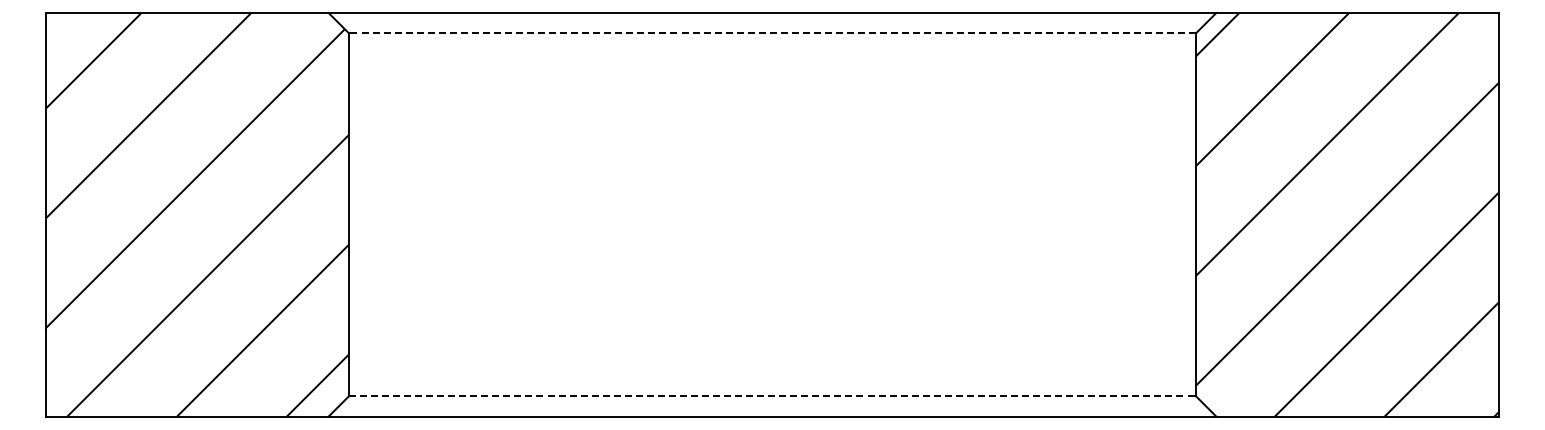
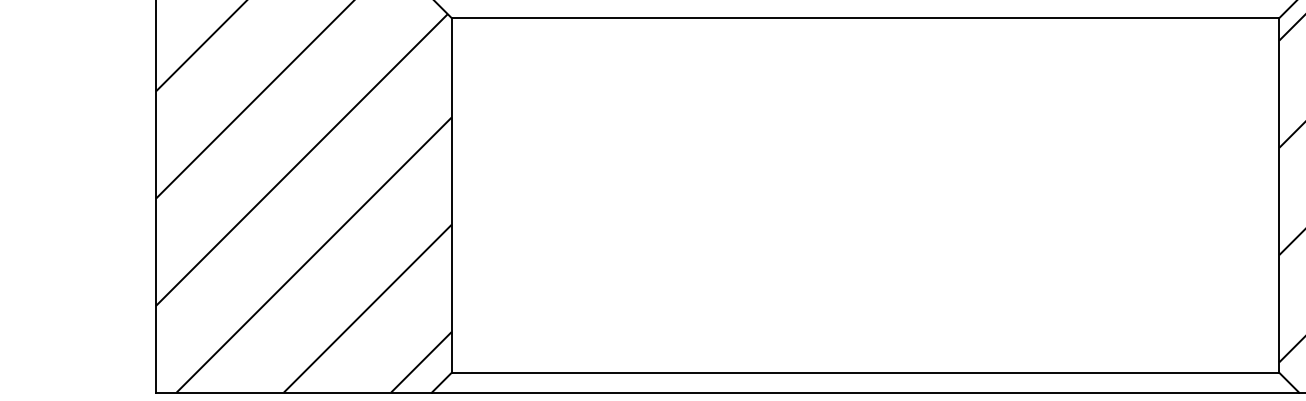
line: (772, 33) -> (865, 18), dashed -> solid
line: (772, 396) -> (865, 372), dashed -> solid

